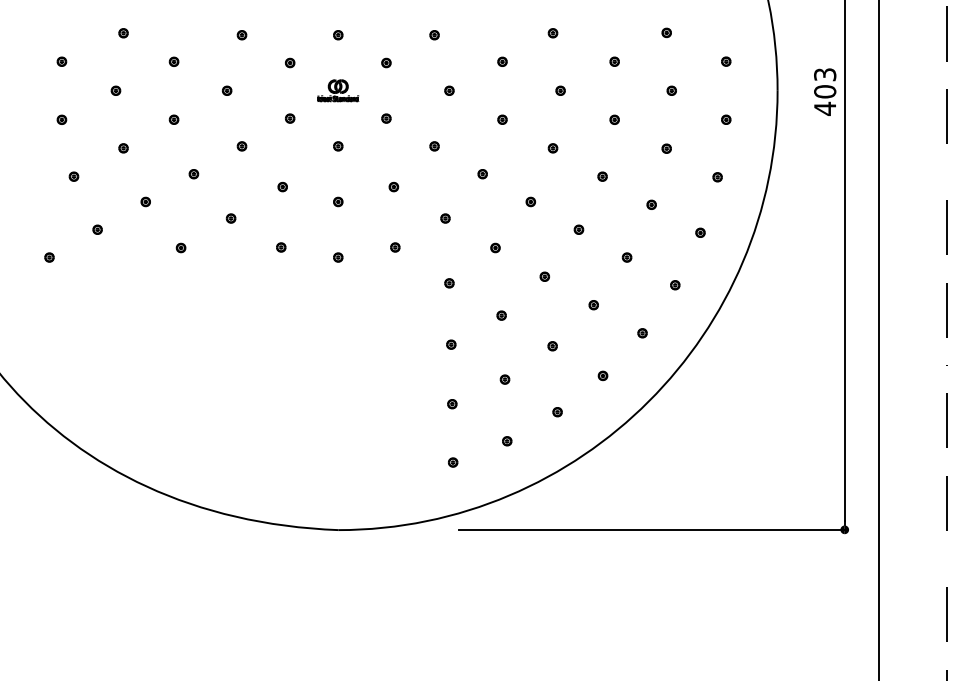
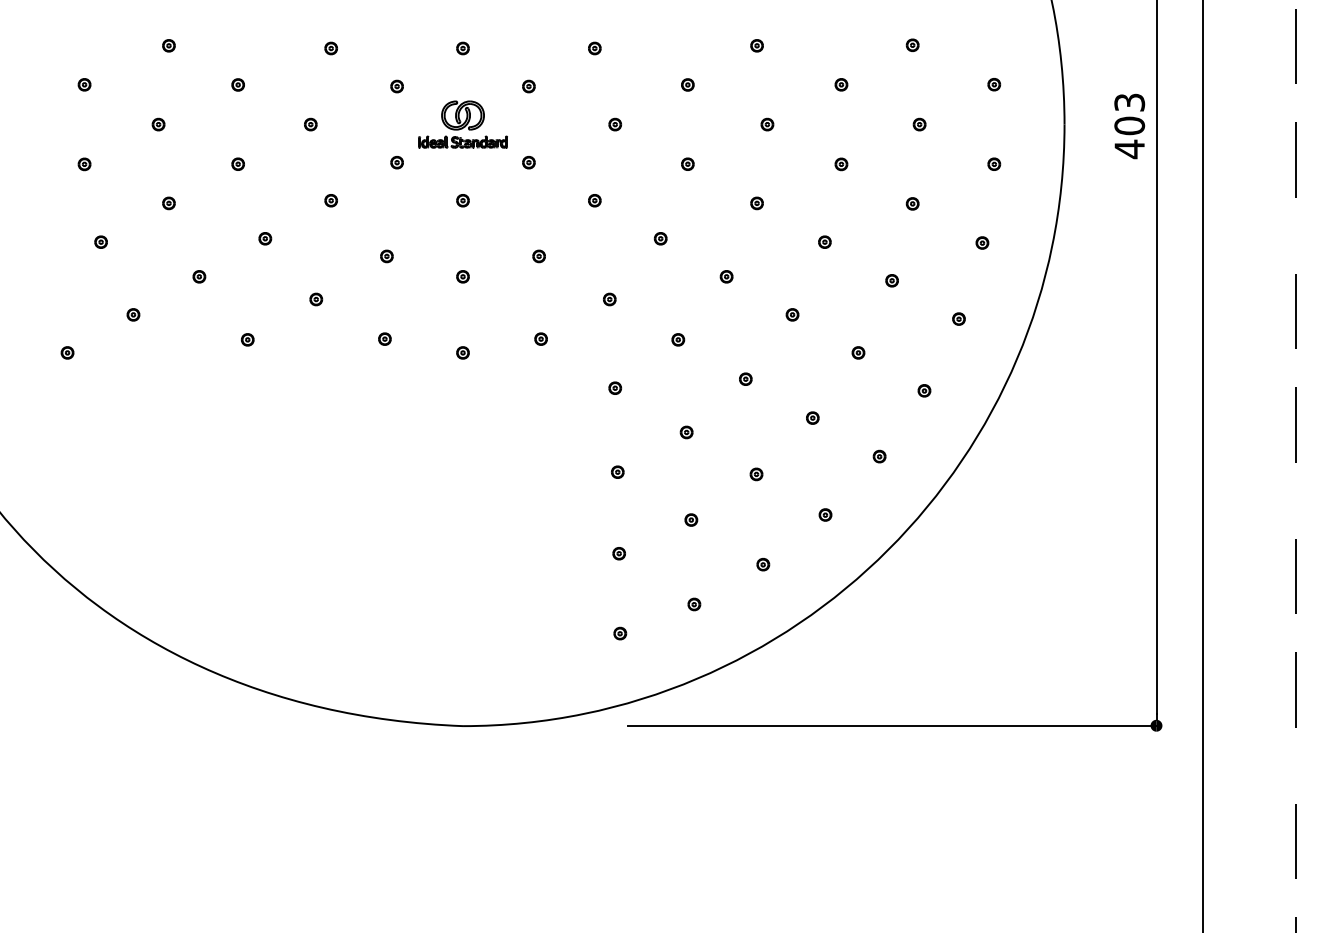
part: (337, 90) -> (462, 124), size x1.6

